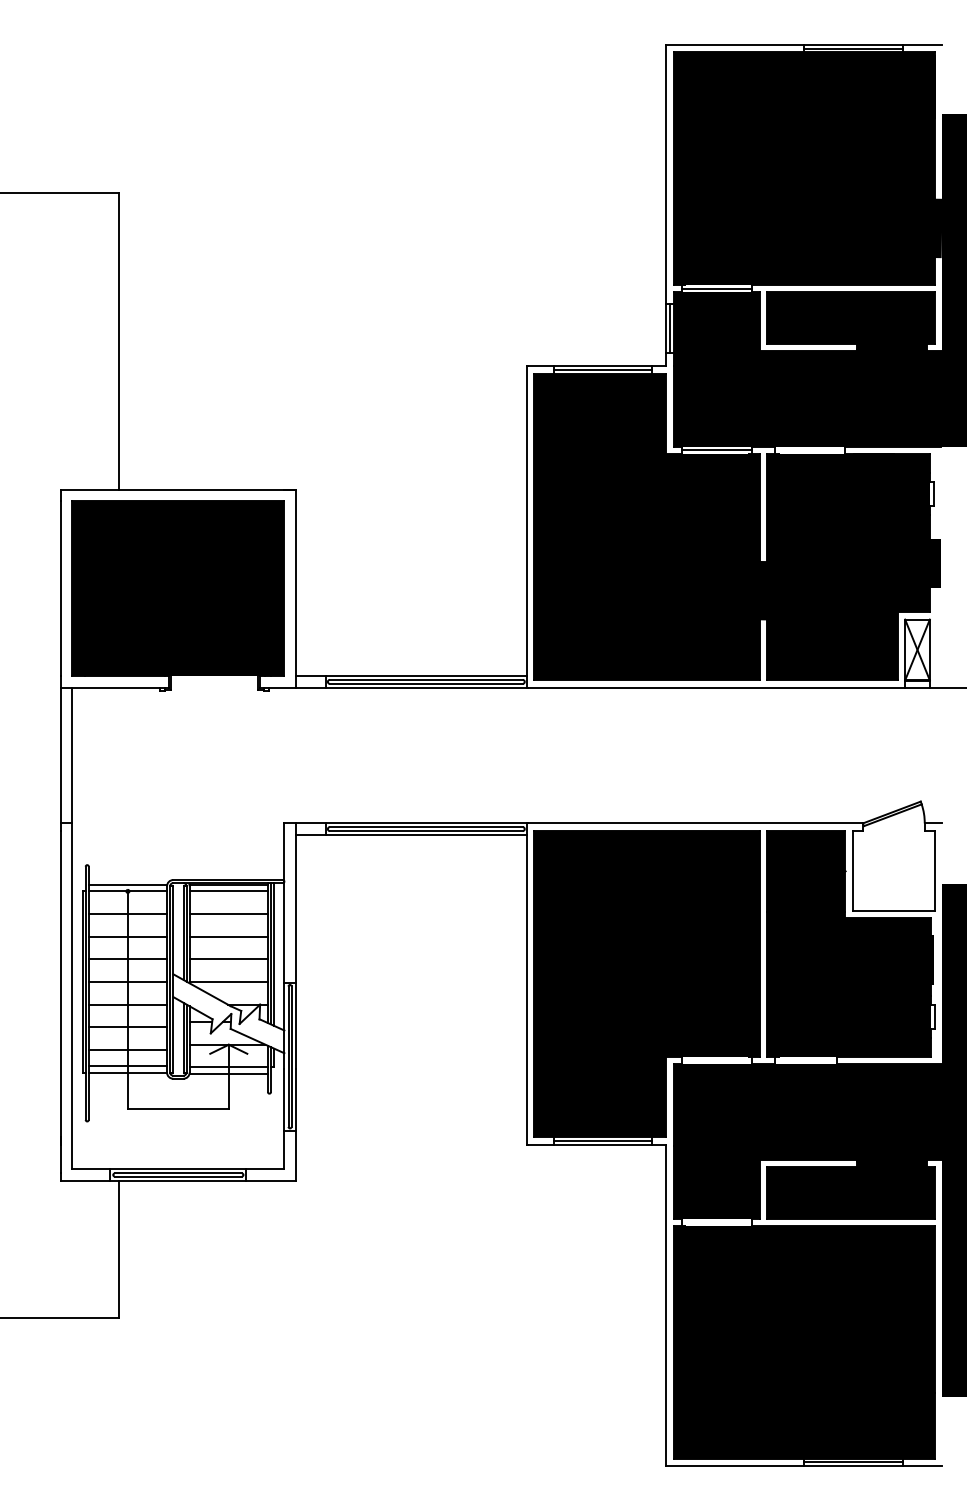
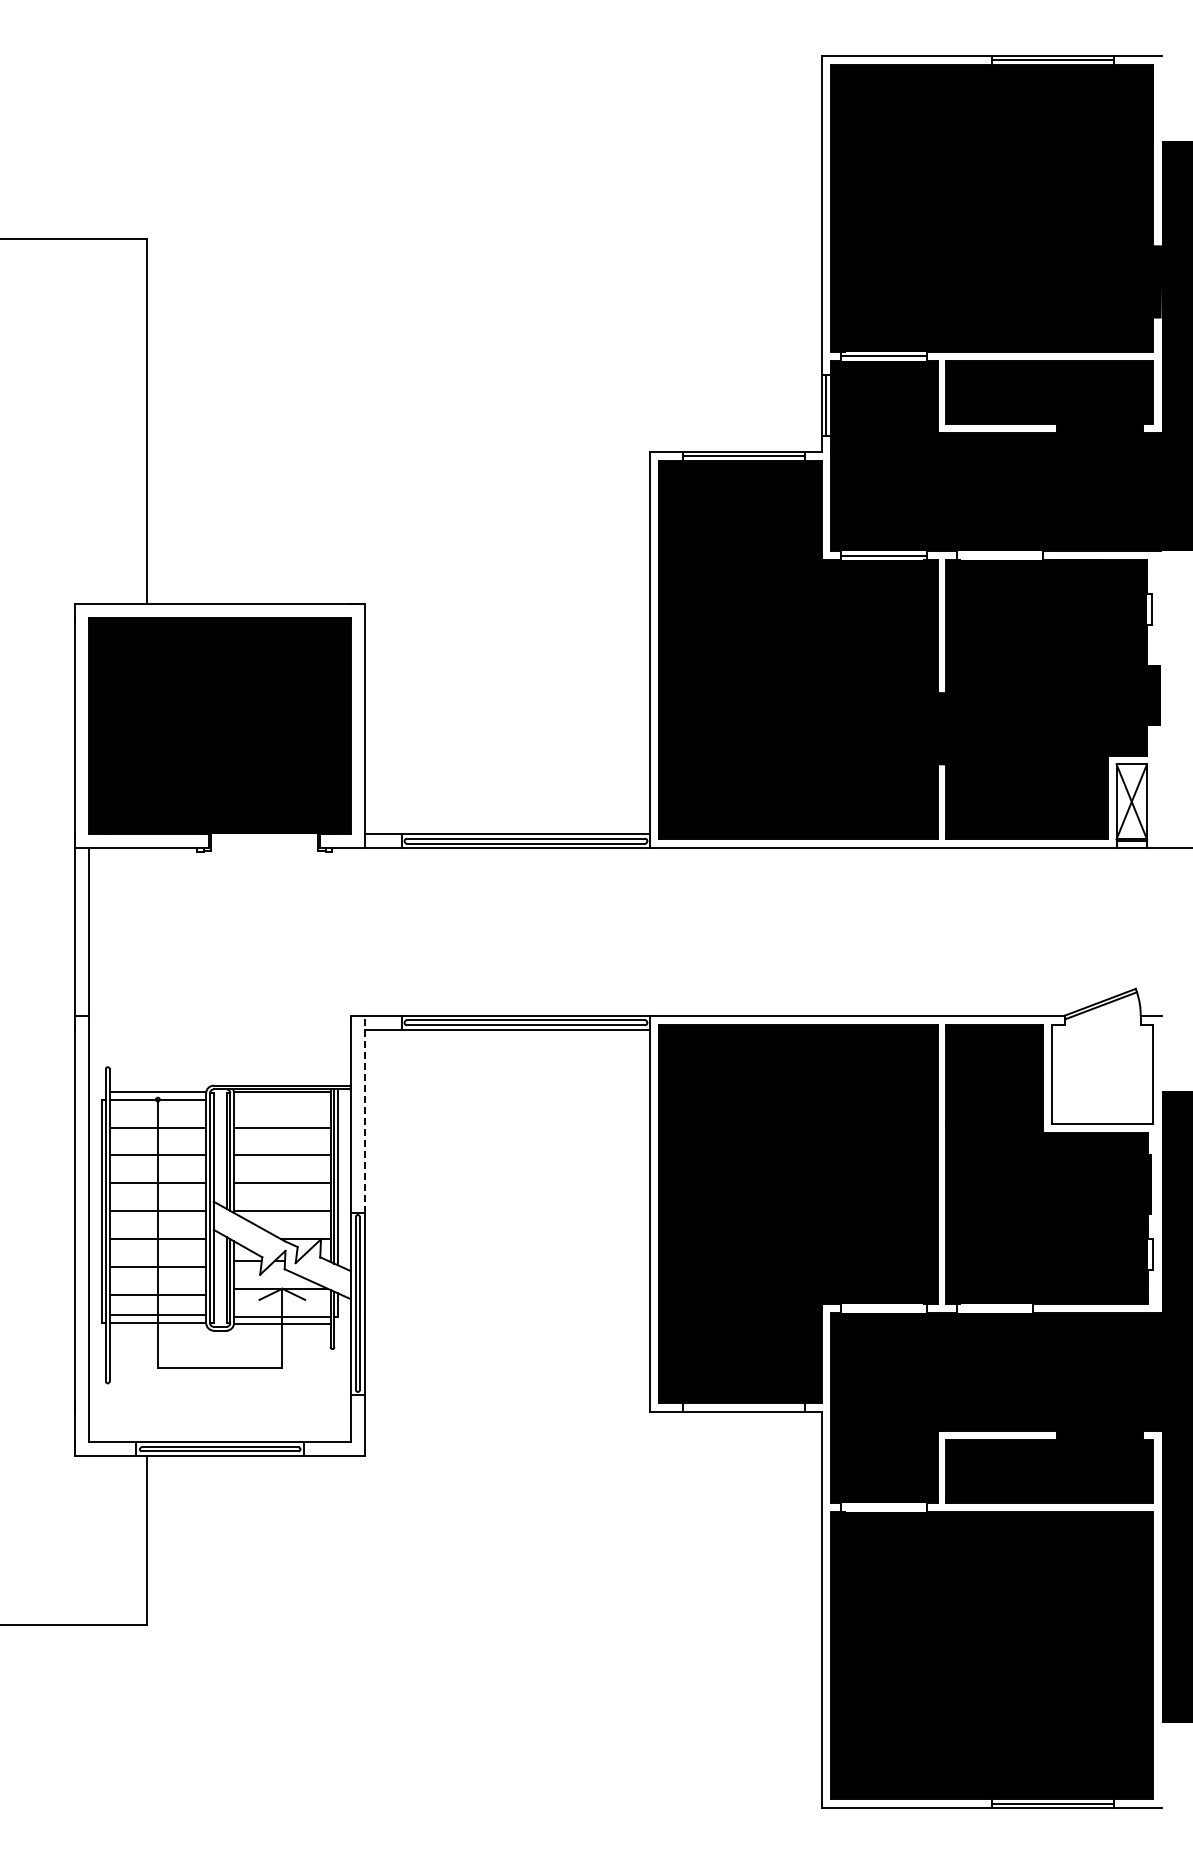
line: (228, 891) -> (282, 1099), removed
line: (295, 902) -> (364, 1113), solid -> dashed
line: (602, 1141) -> (743, 1407), removed

